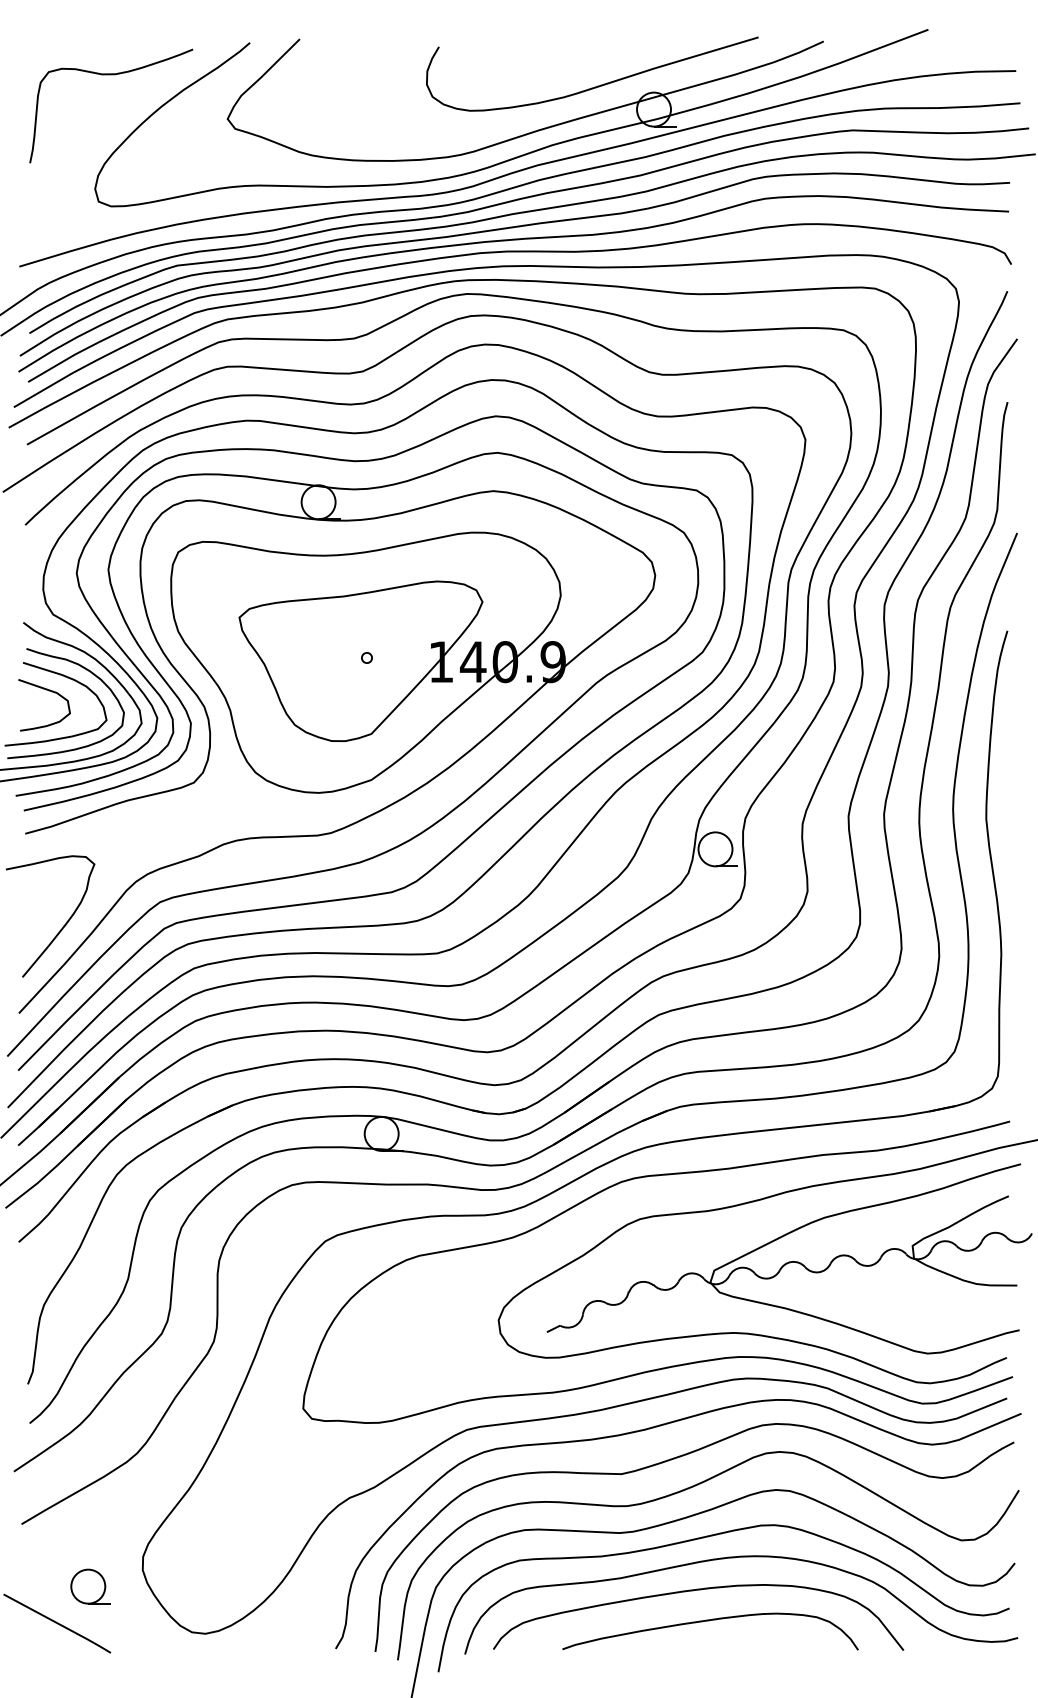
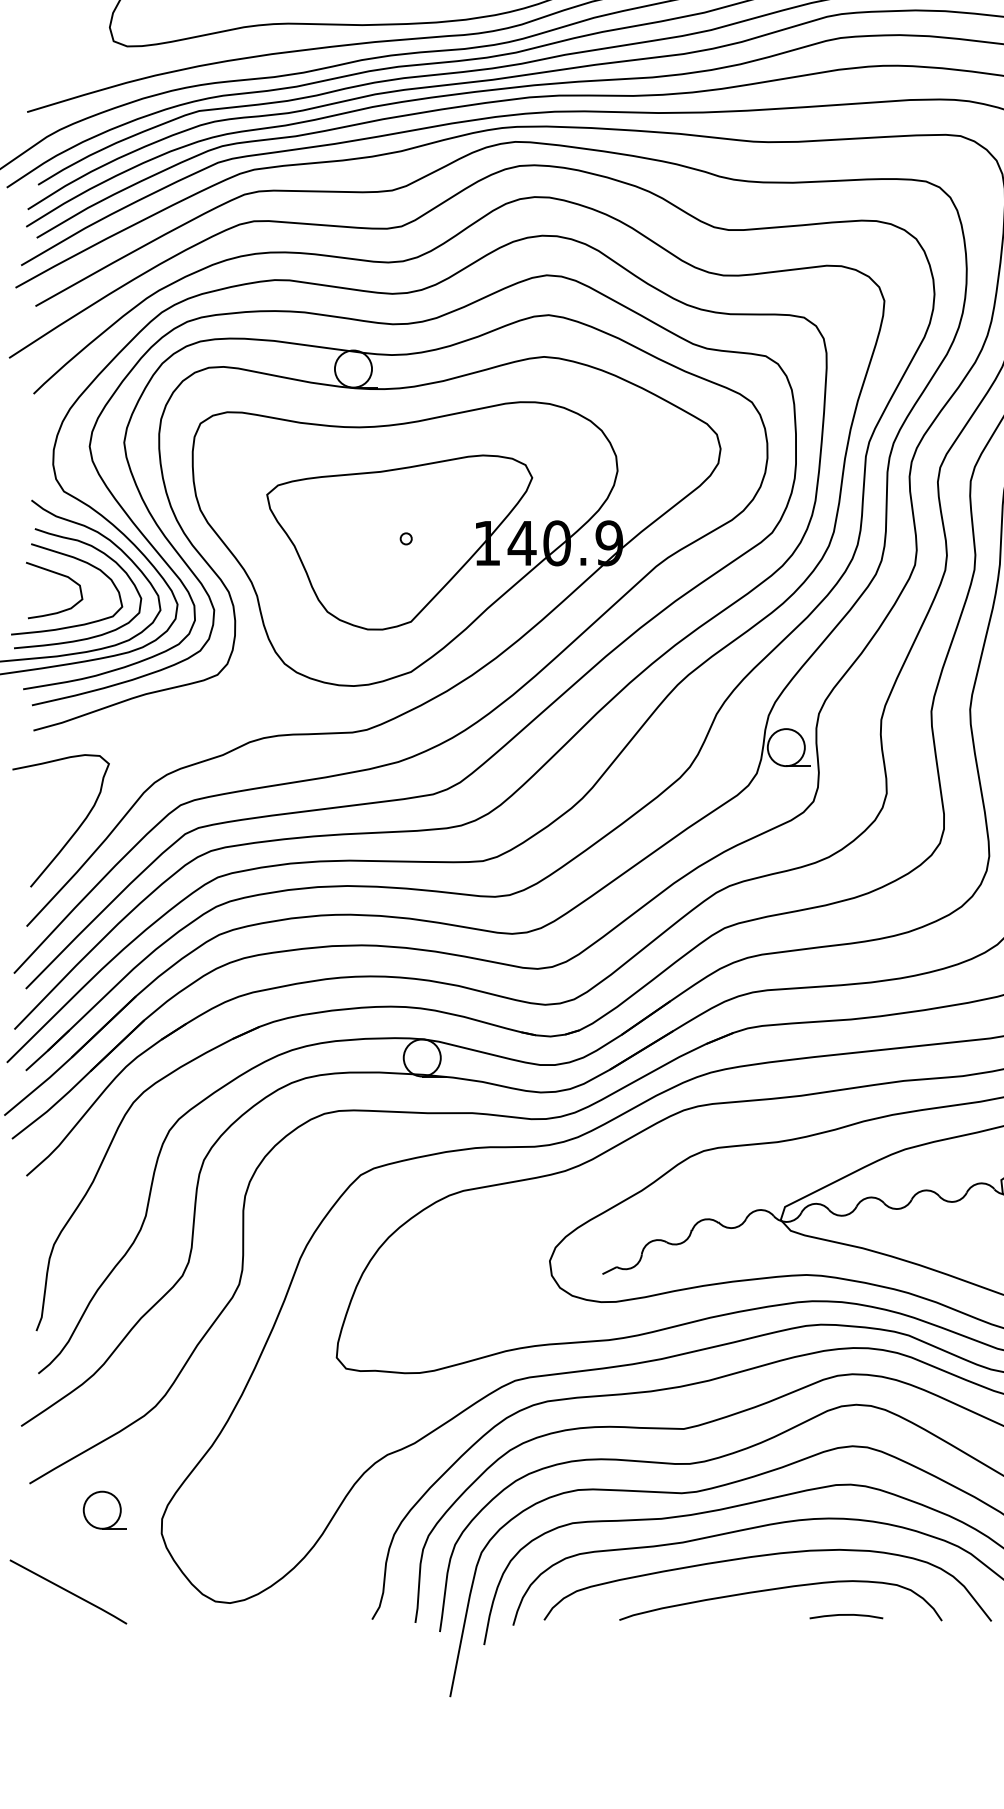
part: (90, 1586) -> (104, 1510), moved
curve: (770, 1645) -> (846, 1615), added

